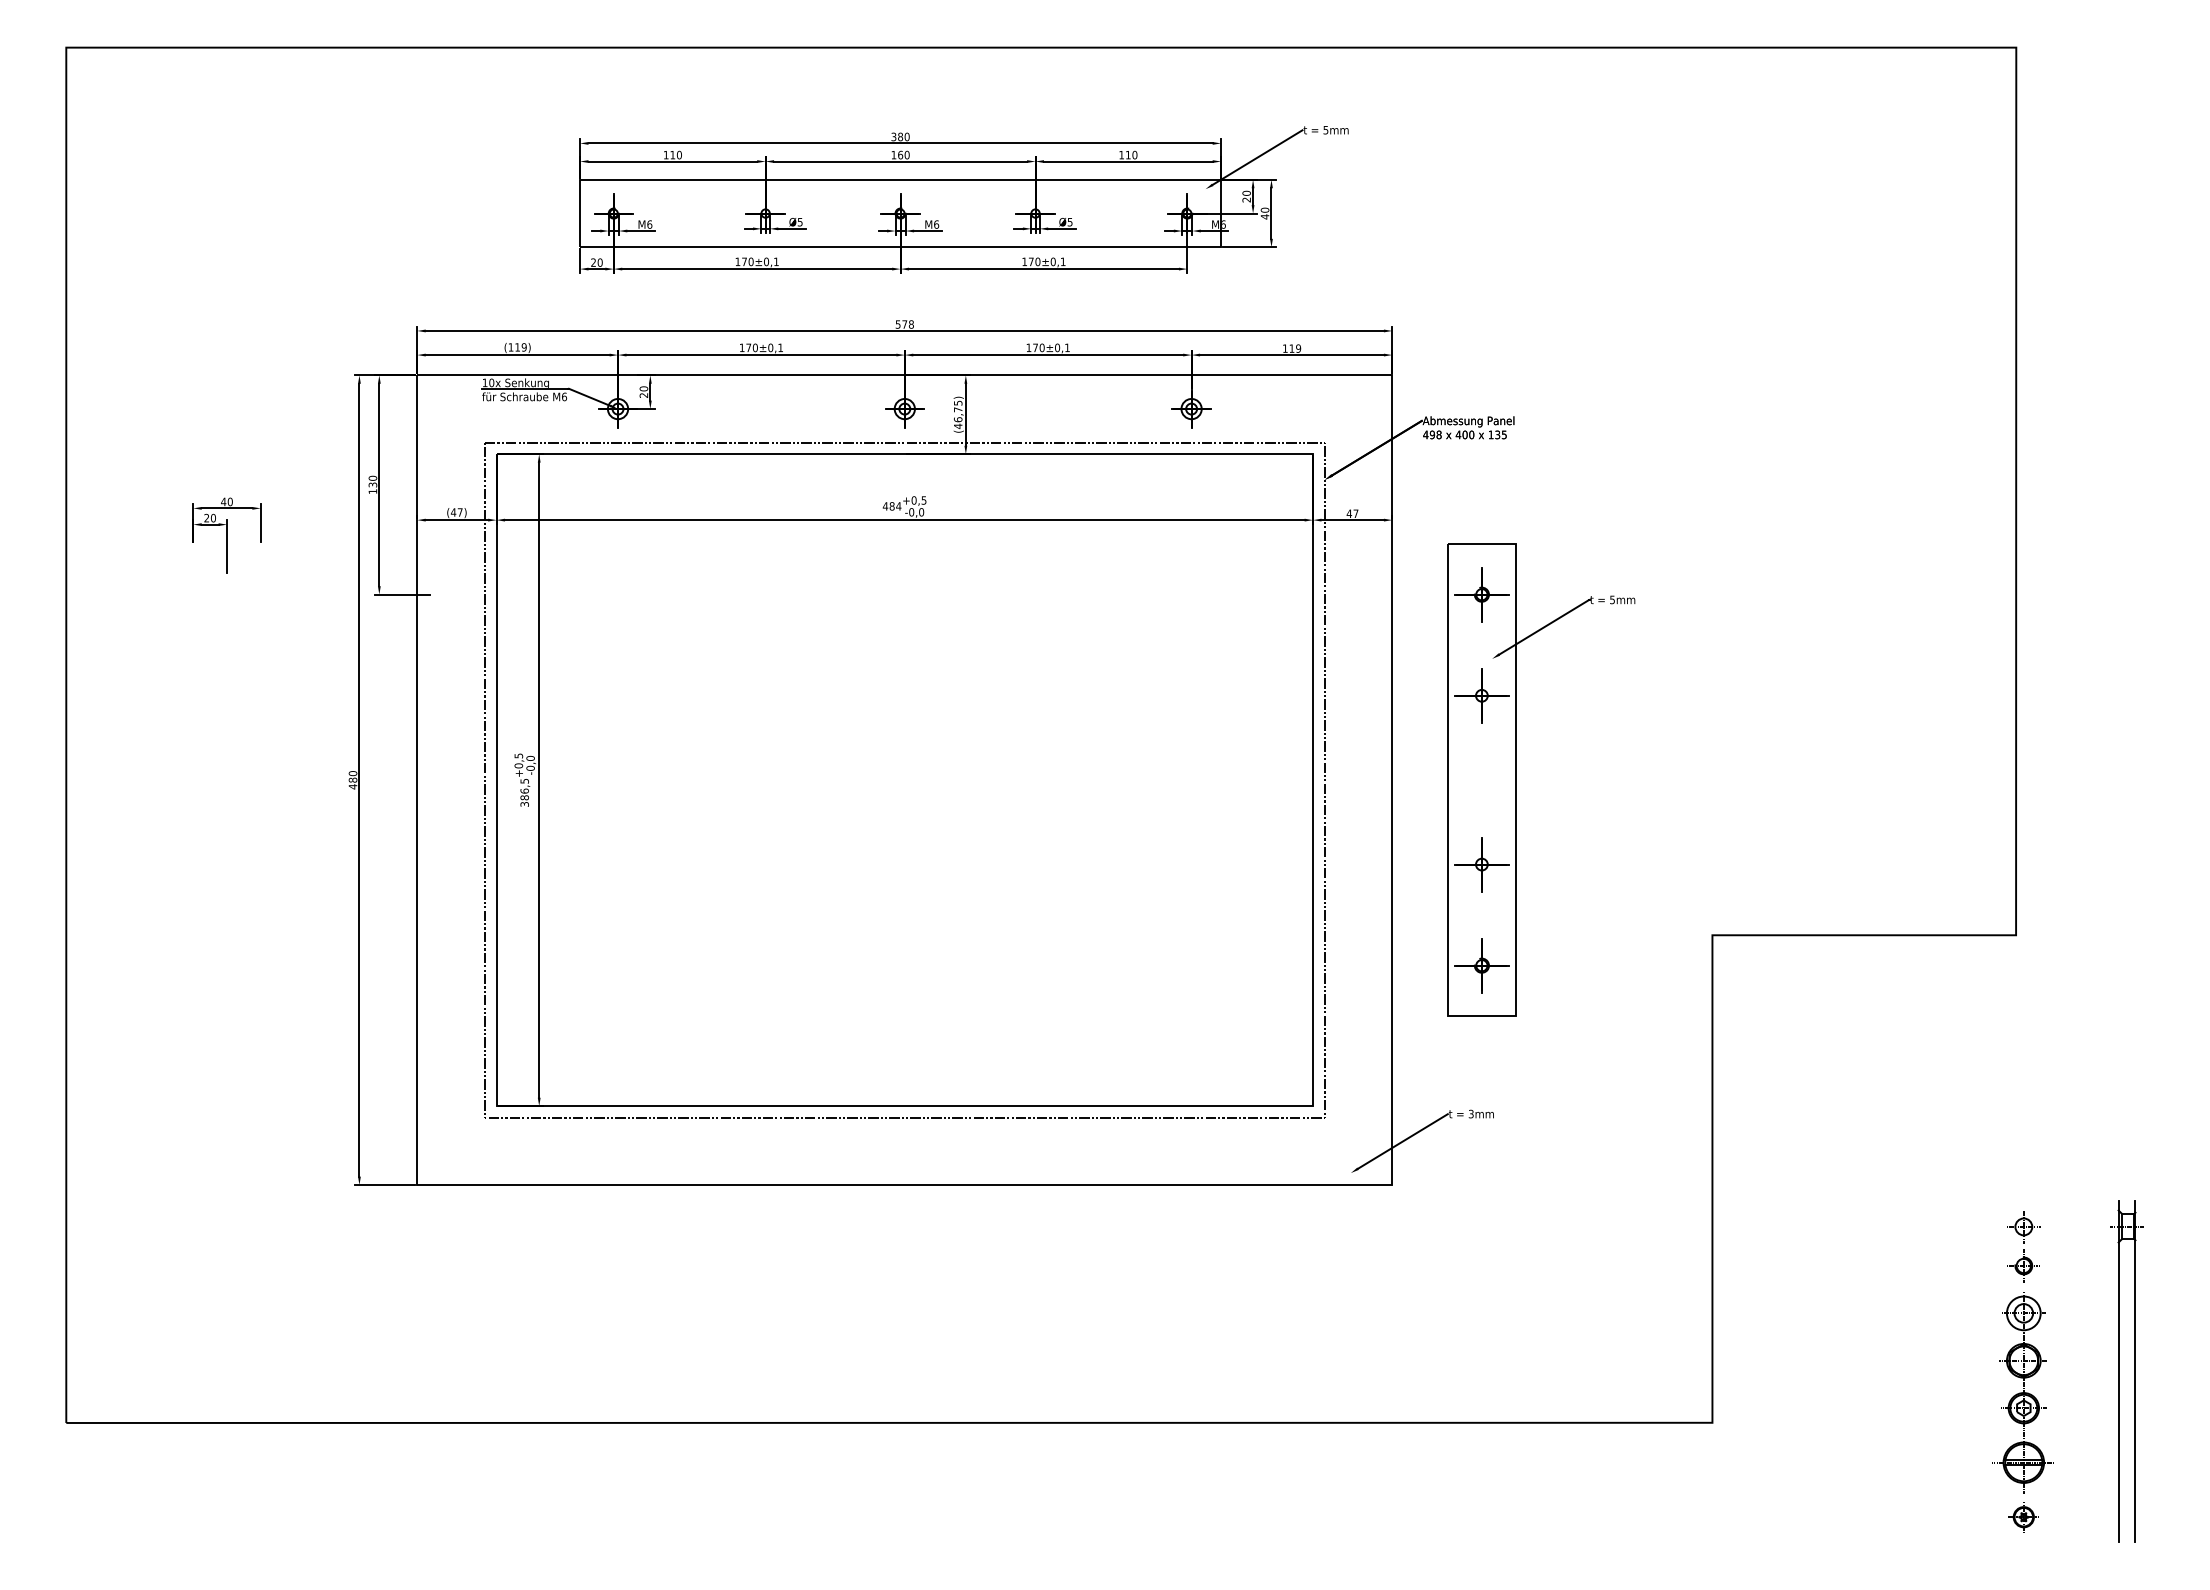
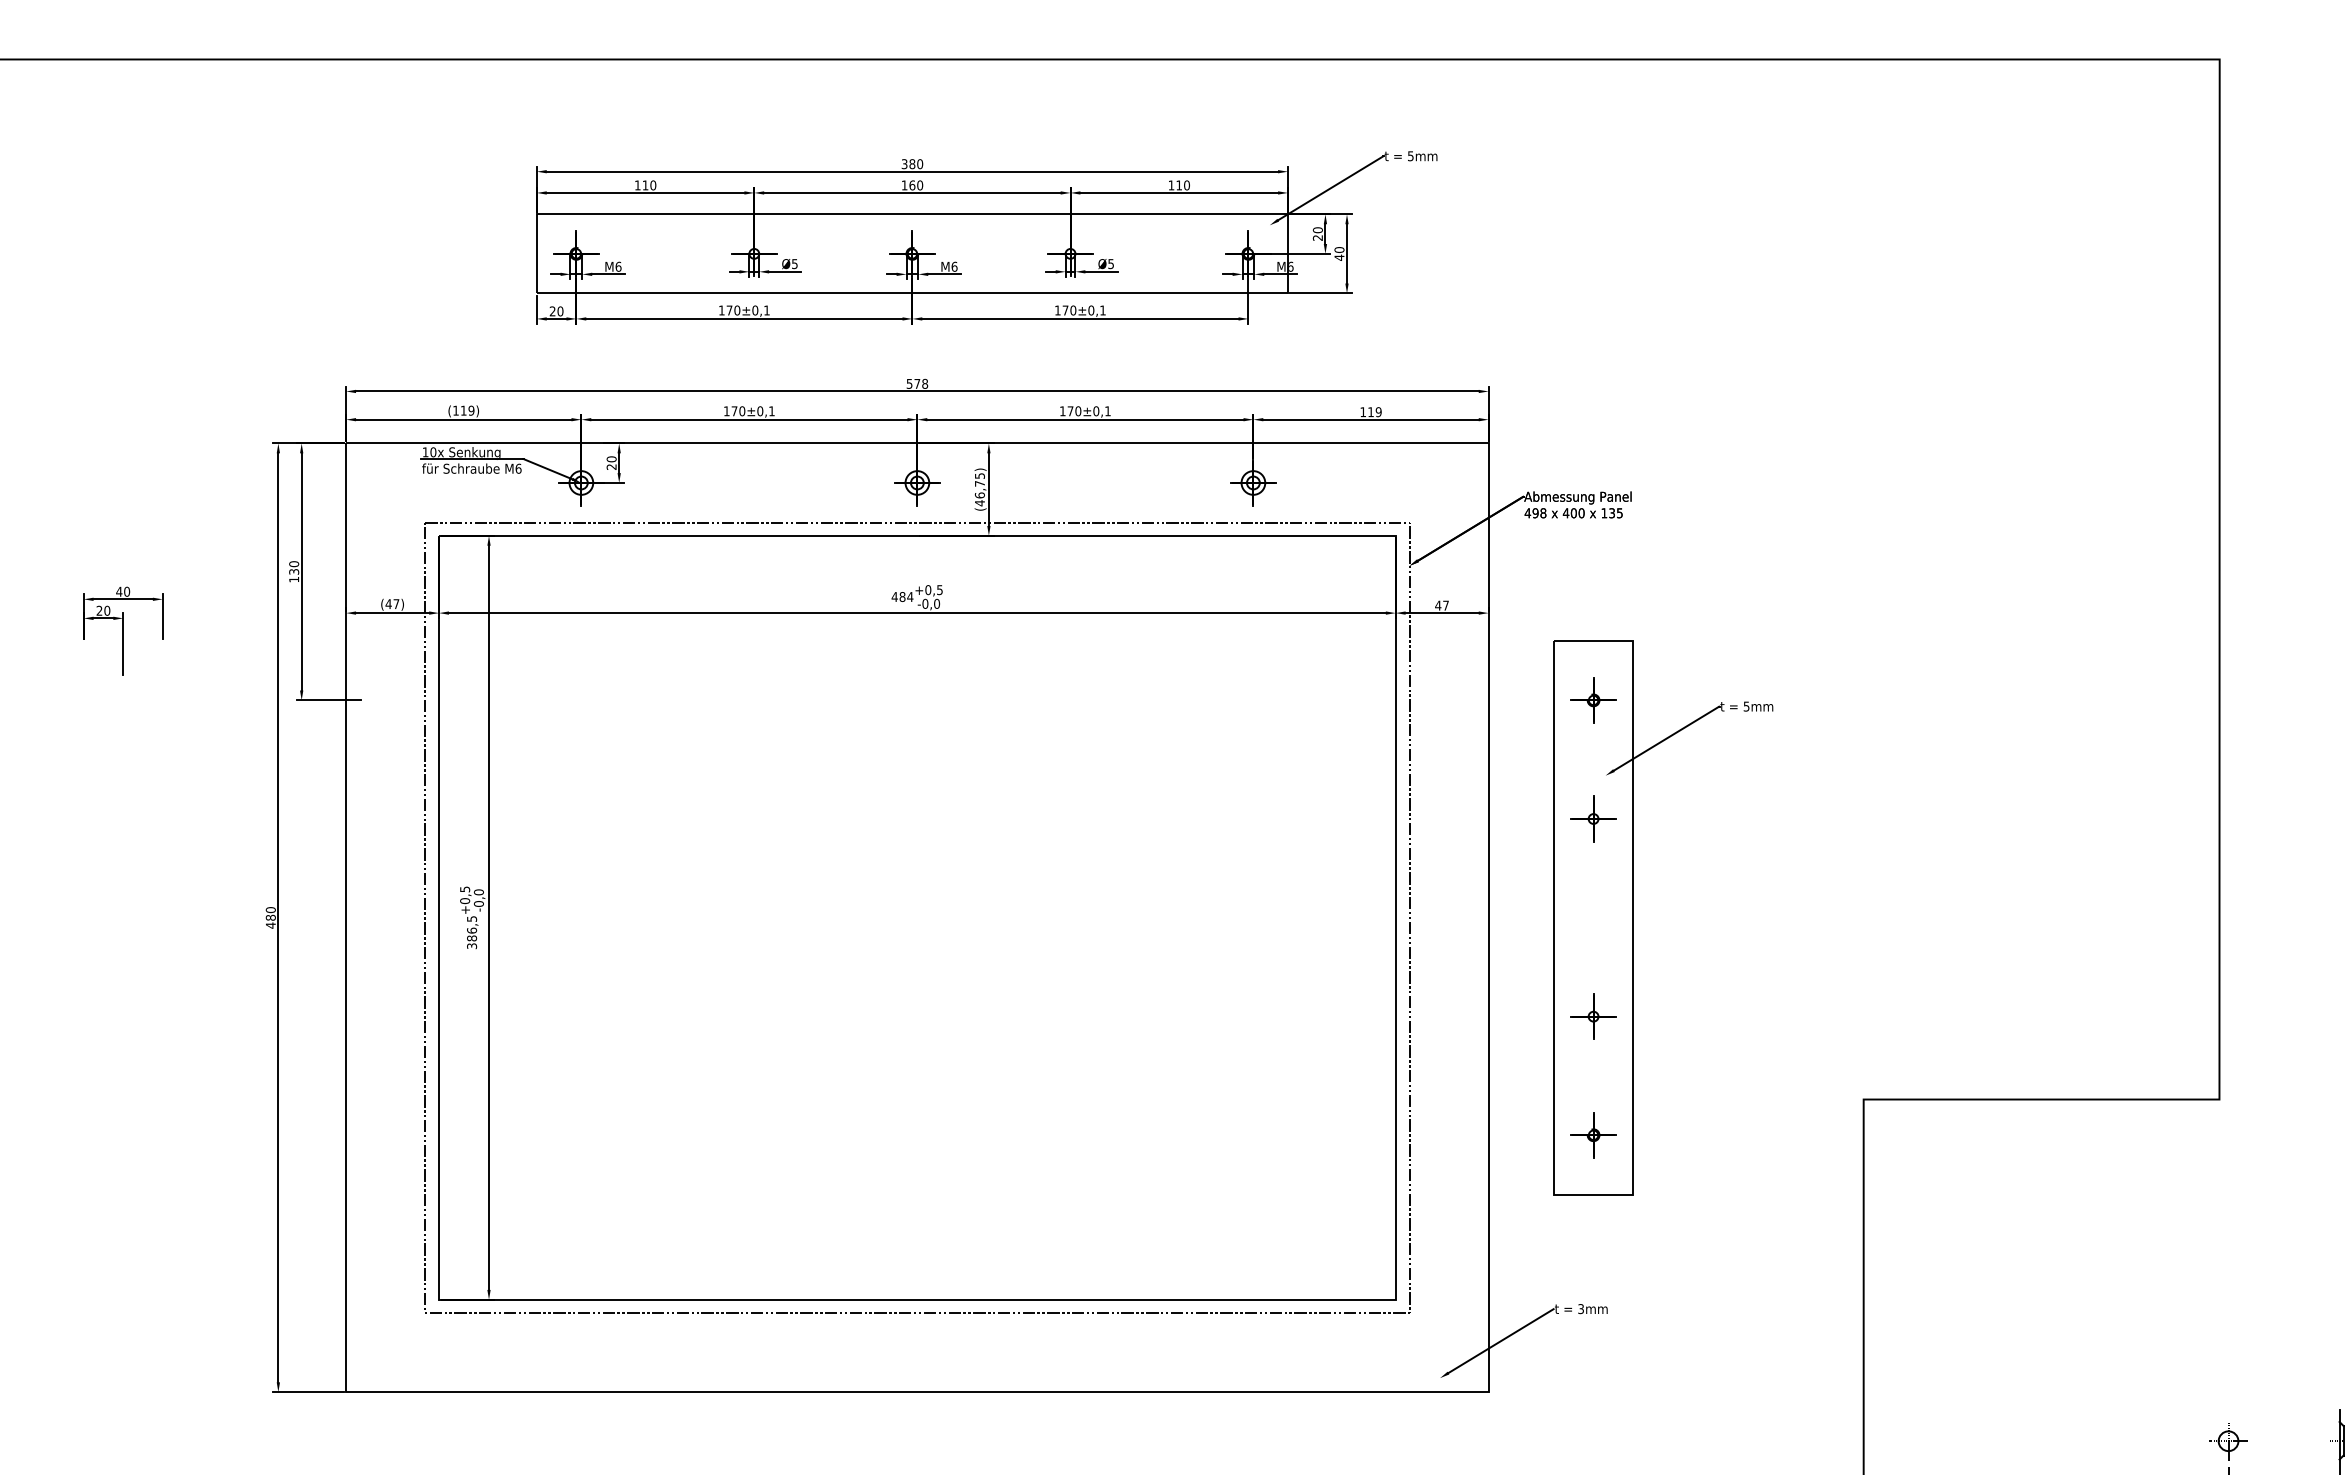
part: (1481, 594) -> (1593, 700), size x0.71
part: (1481, 695) -> (1593, 818), size x0.71
part: (1481, 864) -> (1593, 1016), size x0.71
part: (1481, 965) -> (1593, 1134), size x0.71

